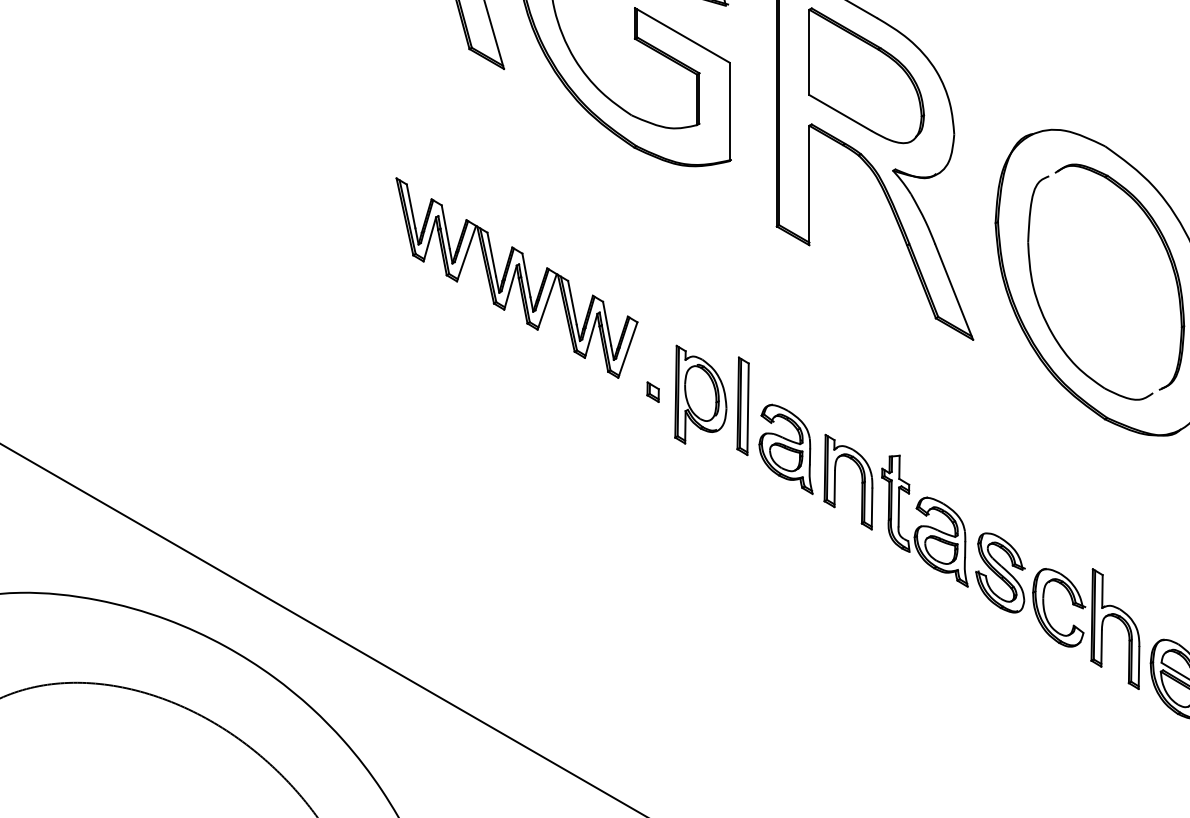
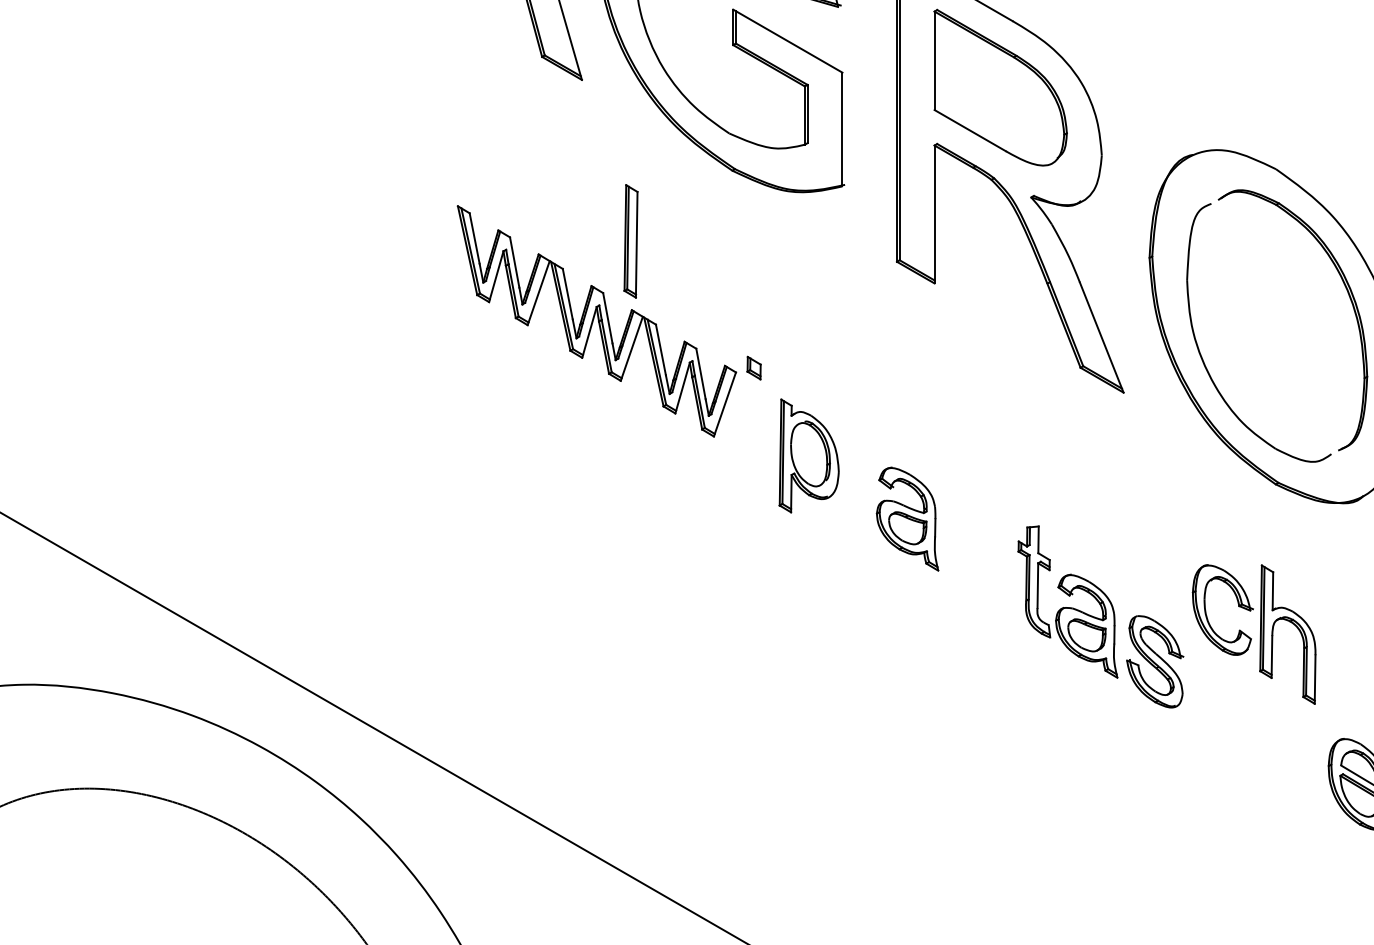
part: (652, 391) -> (753, 367), moved
part: (742, 406) -> (630, 241), moved
part: (835, 481) -> (964, 556), removed
part: (1085, 628) -> (1253, 634), moved

